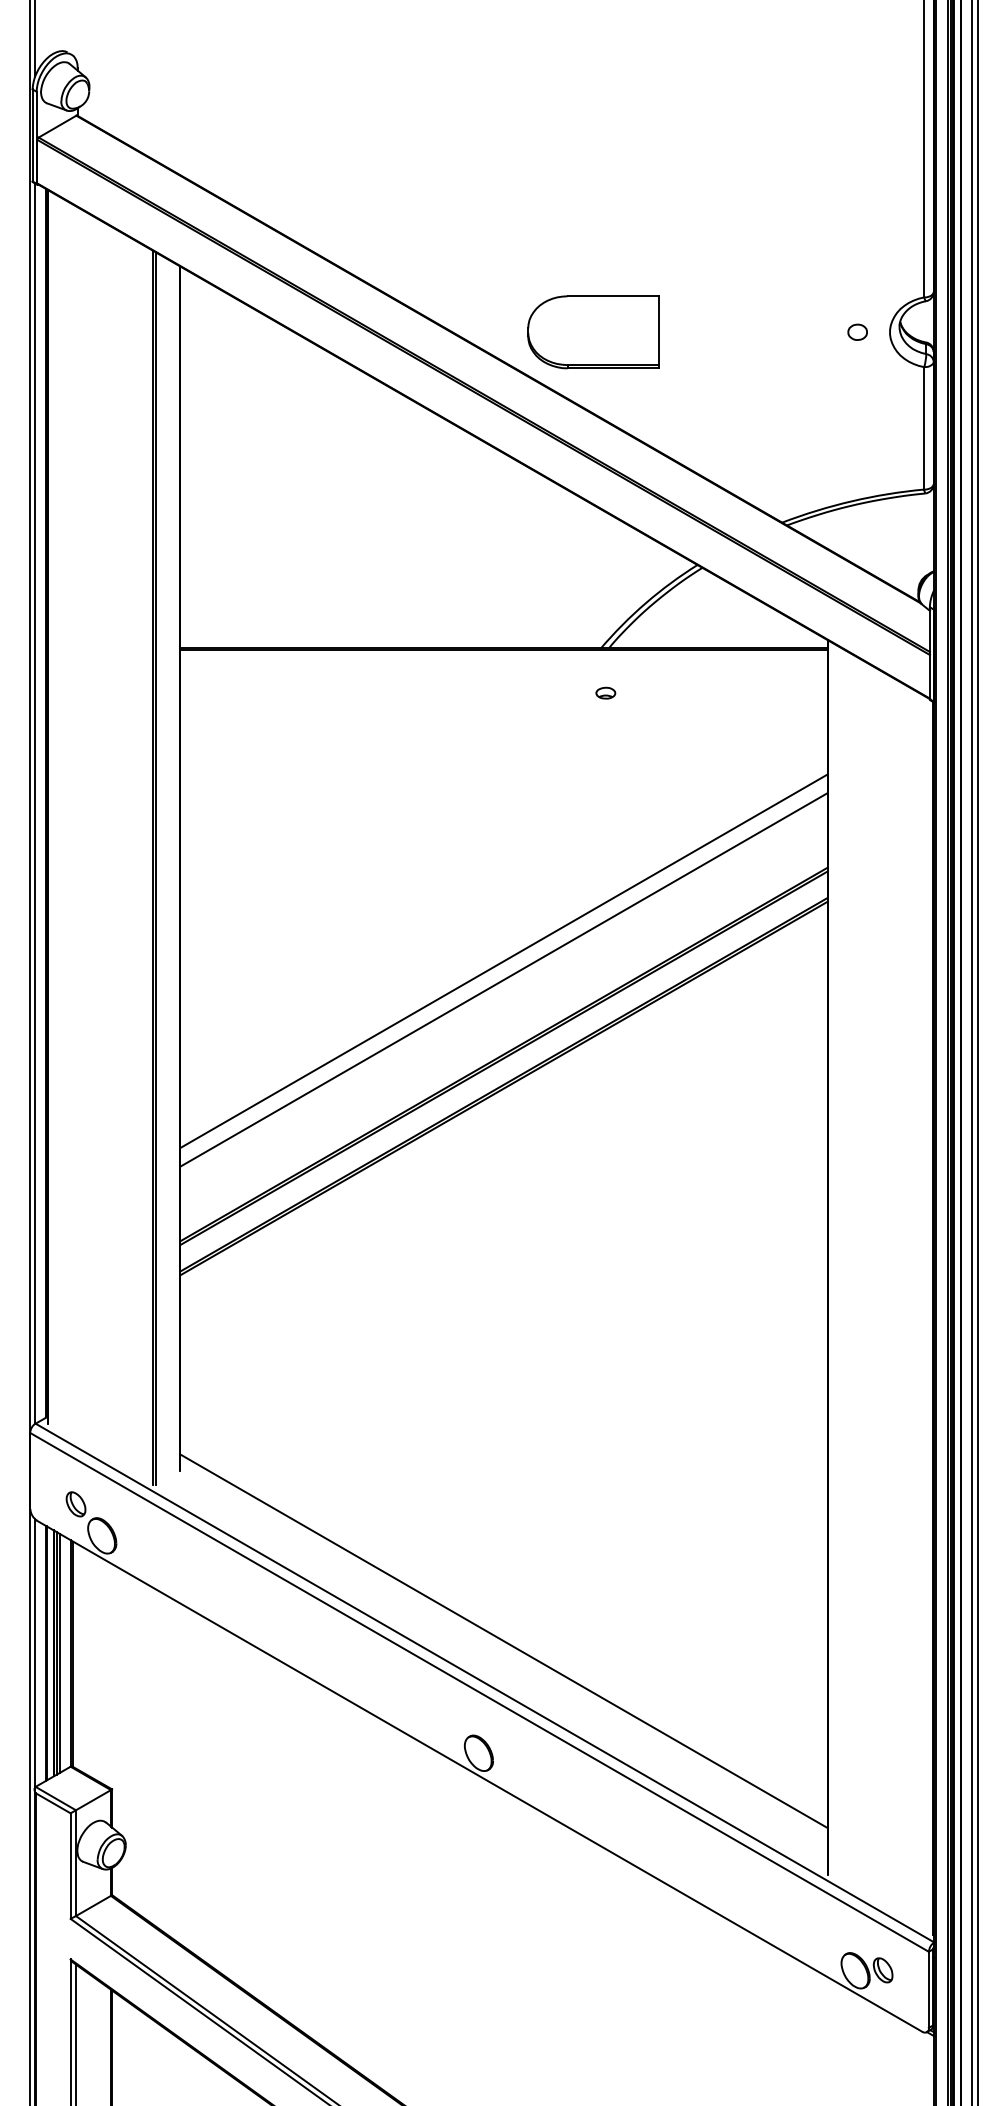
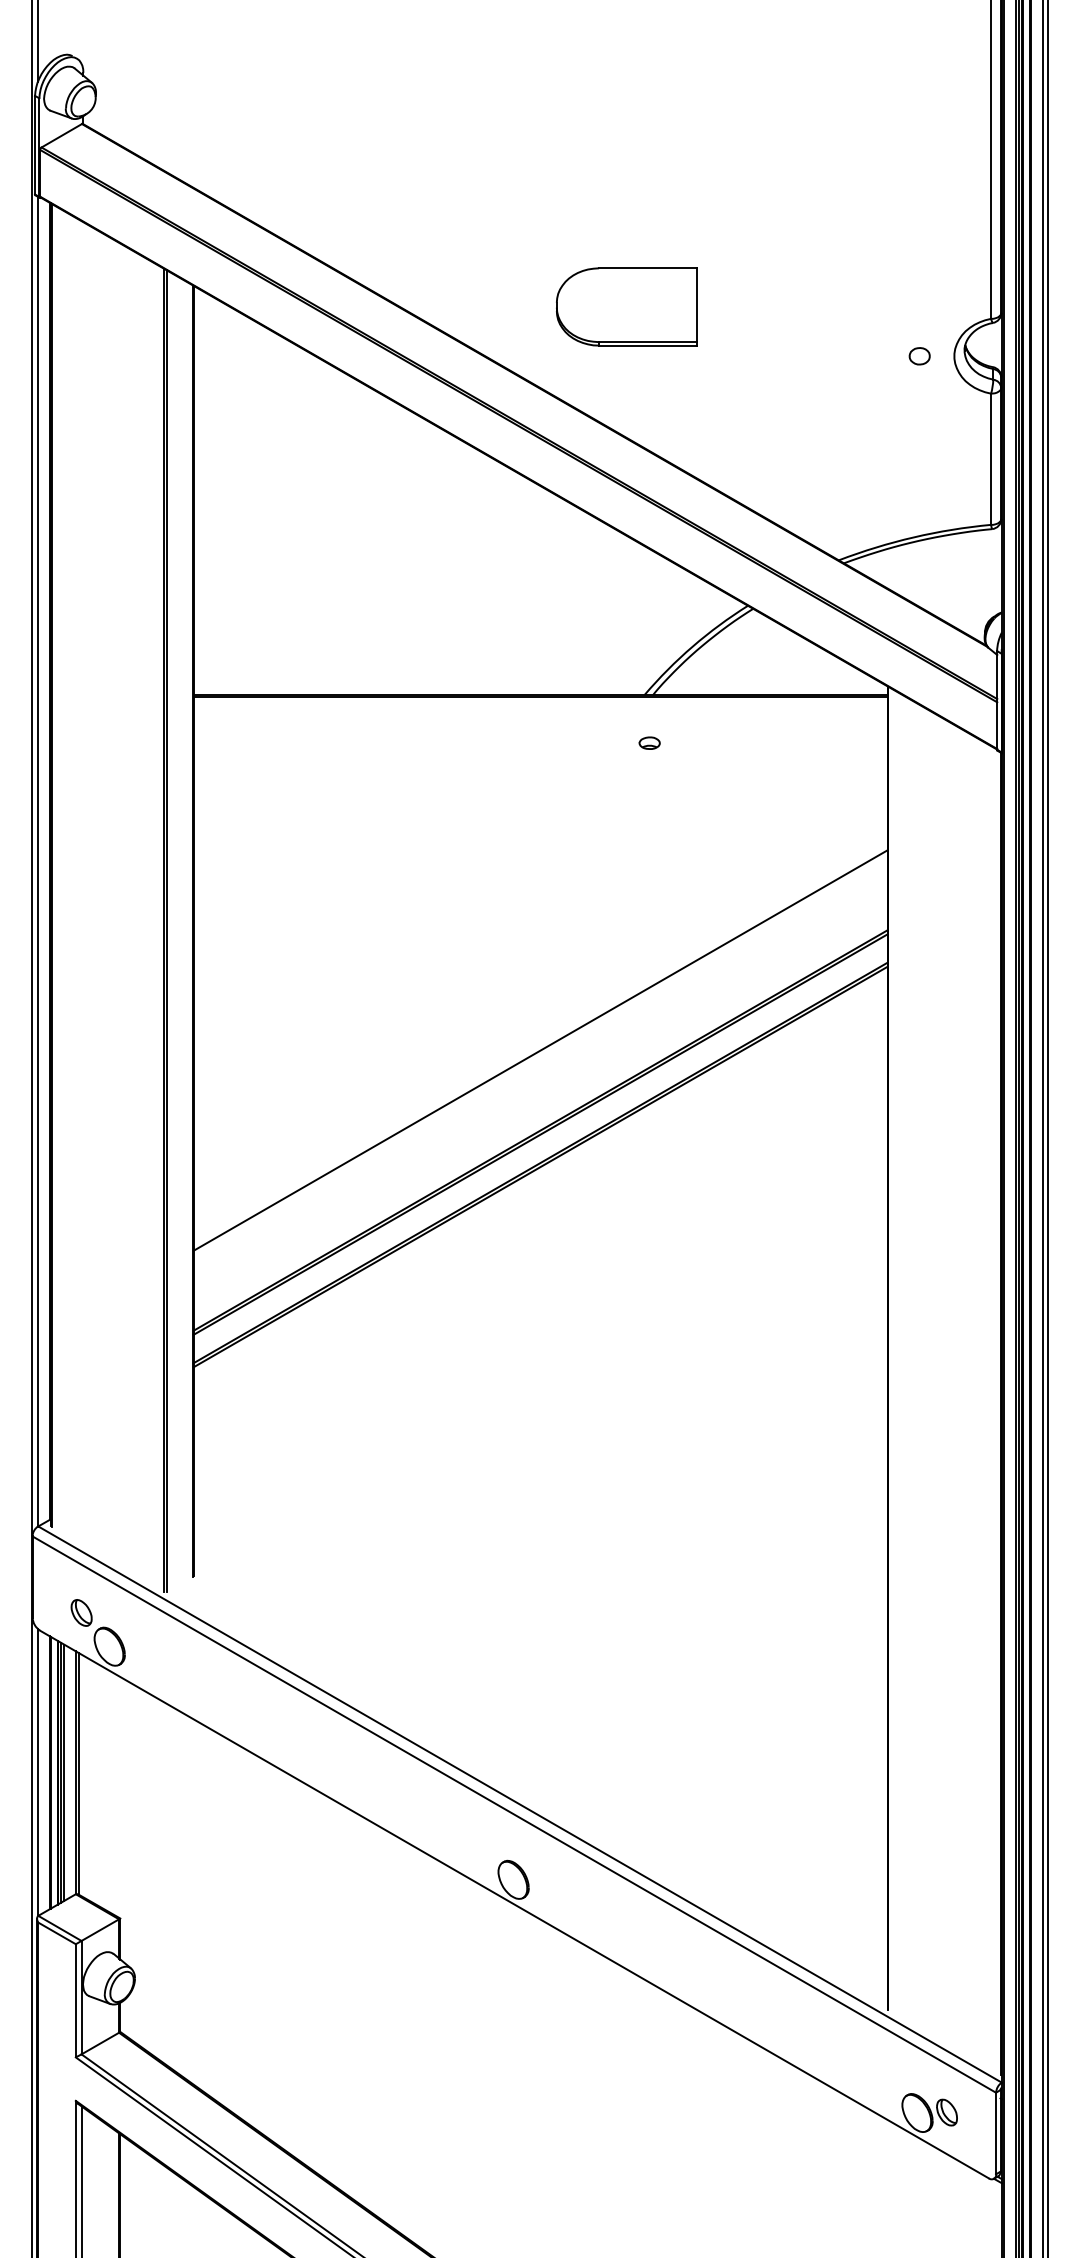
part: (593, 332) -> (626, 307), moved
line: (503, 961) -> (539, 1030), removed
line: (503, 1641) -> (539, 1759), removed

